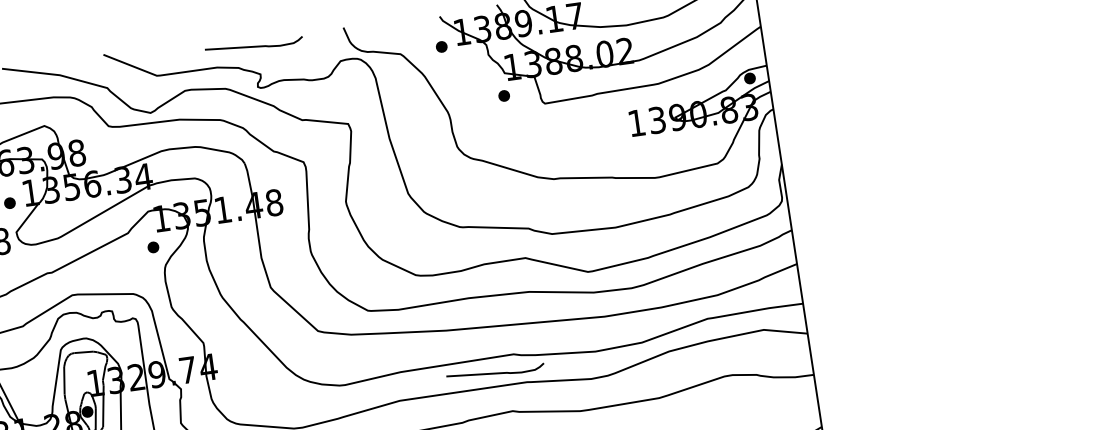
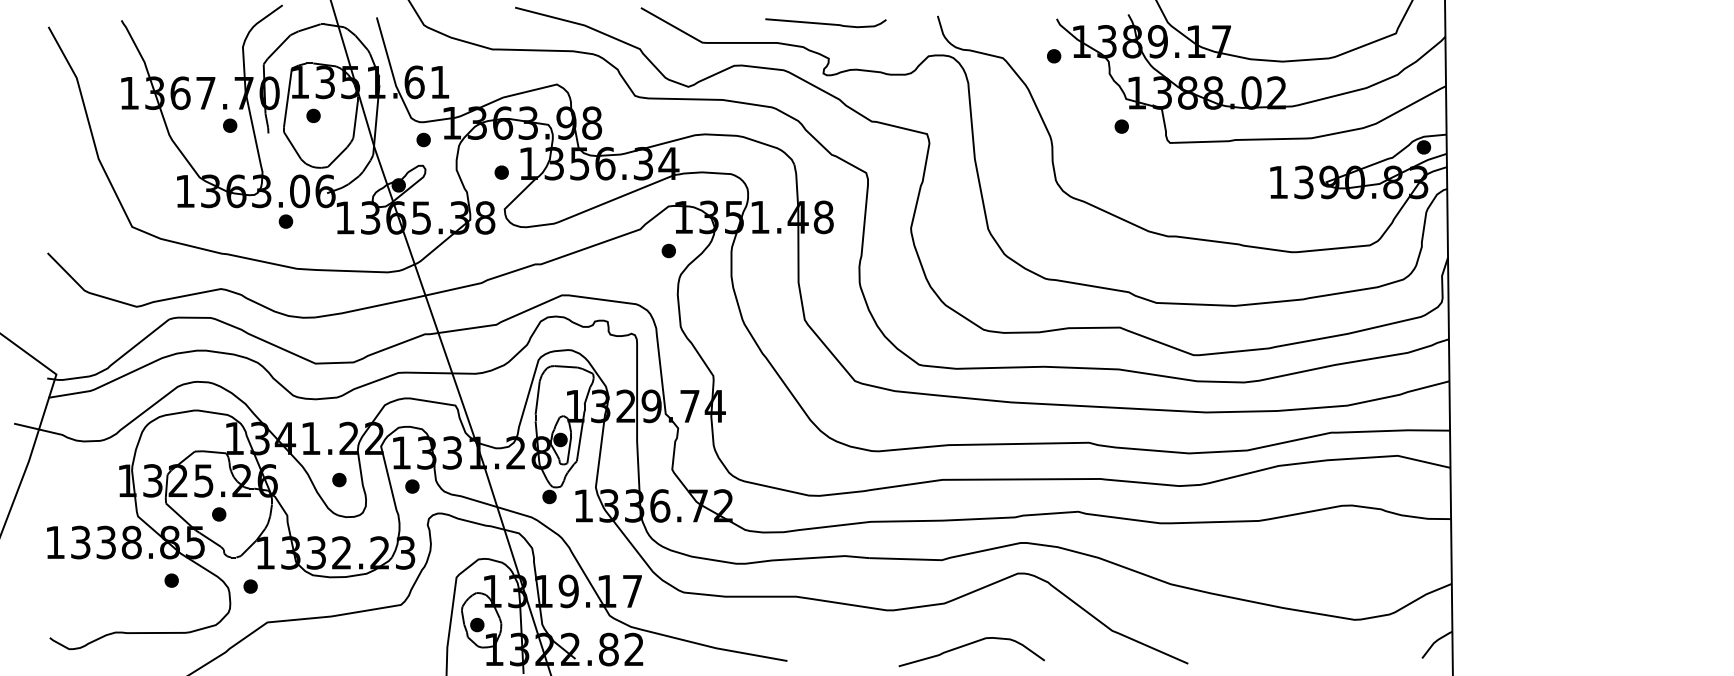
curve: (495, 373) -> (1063, 462), removed

